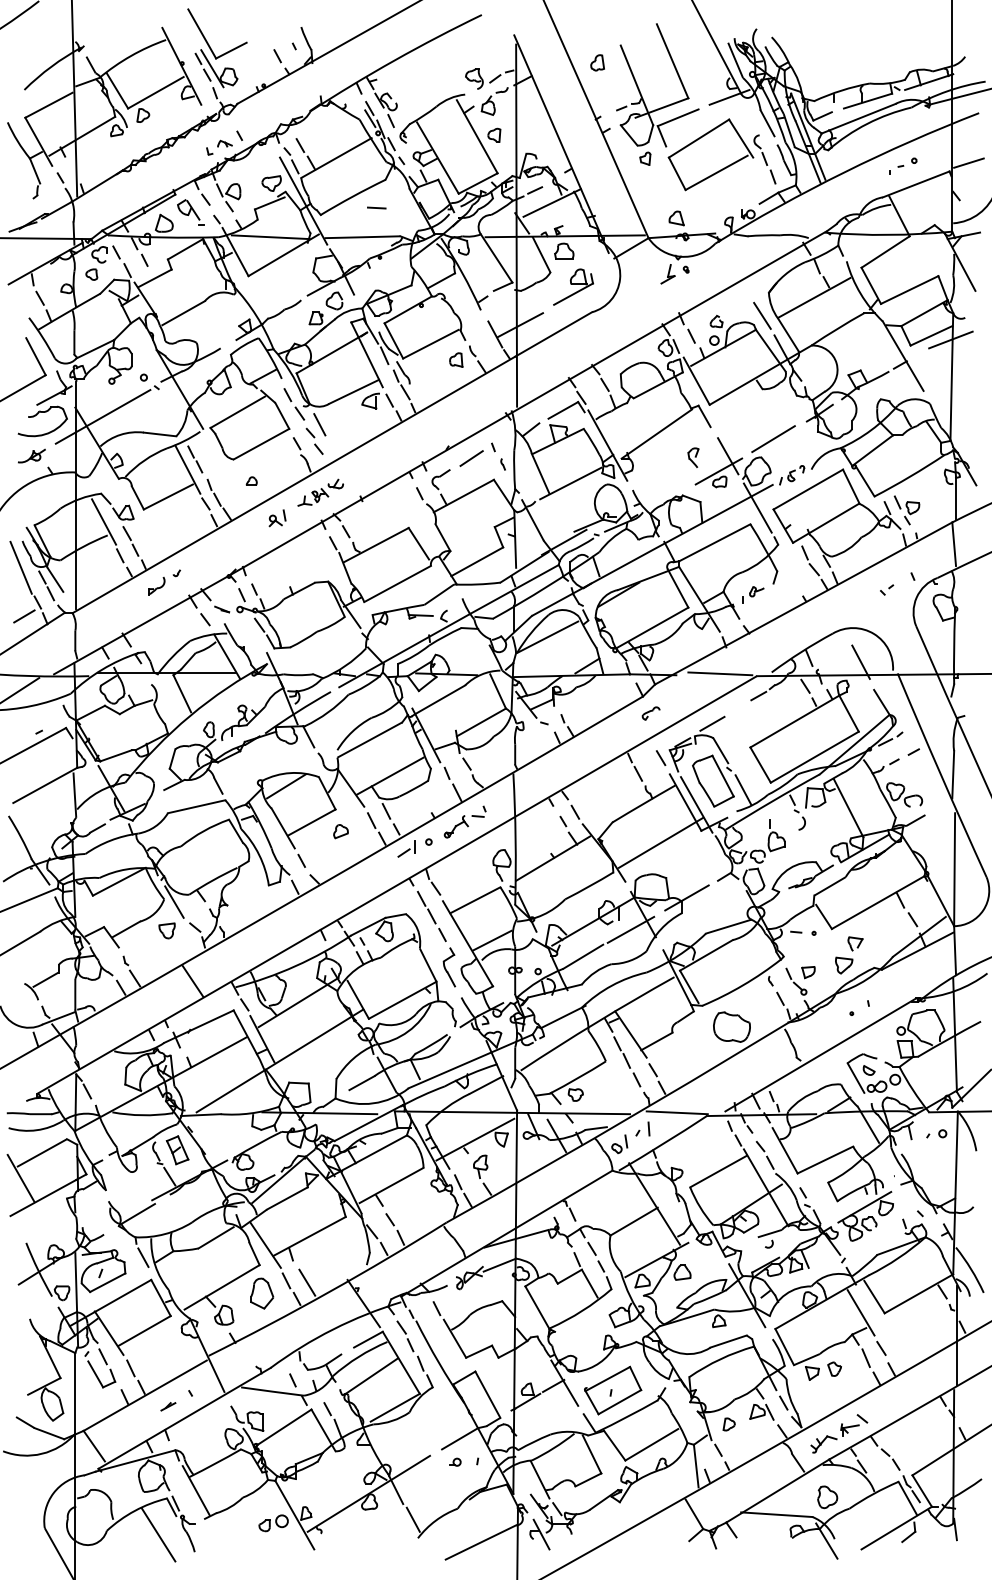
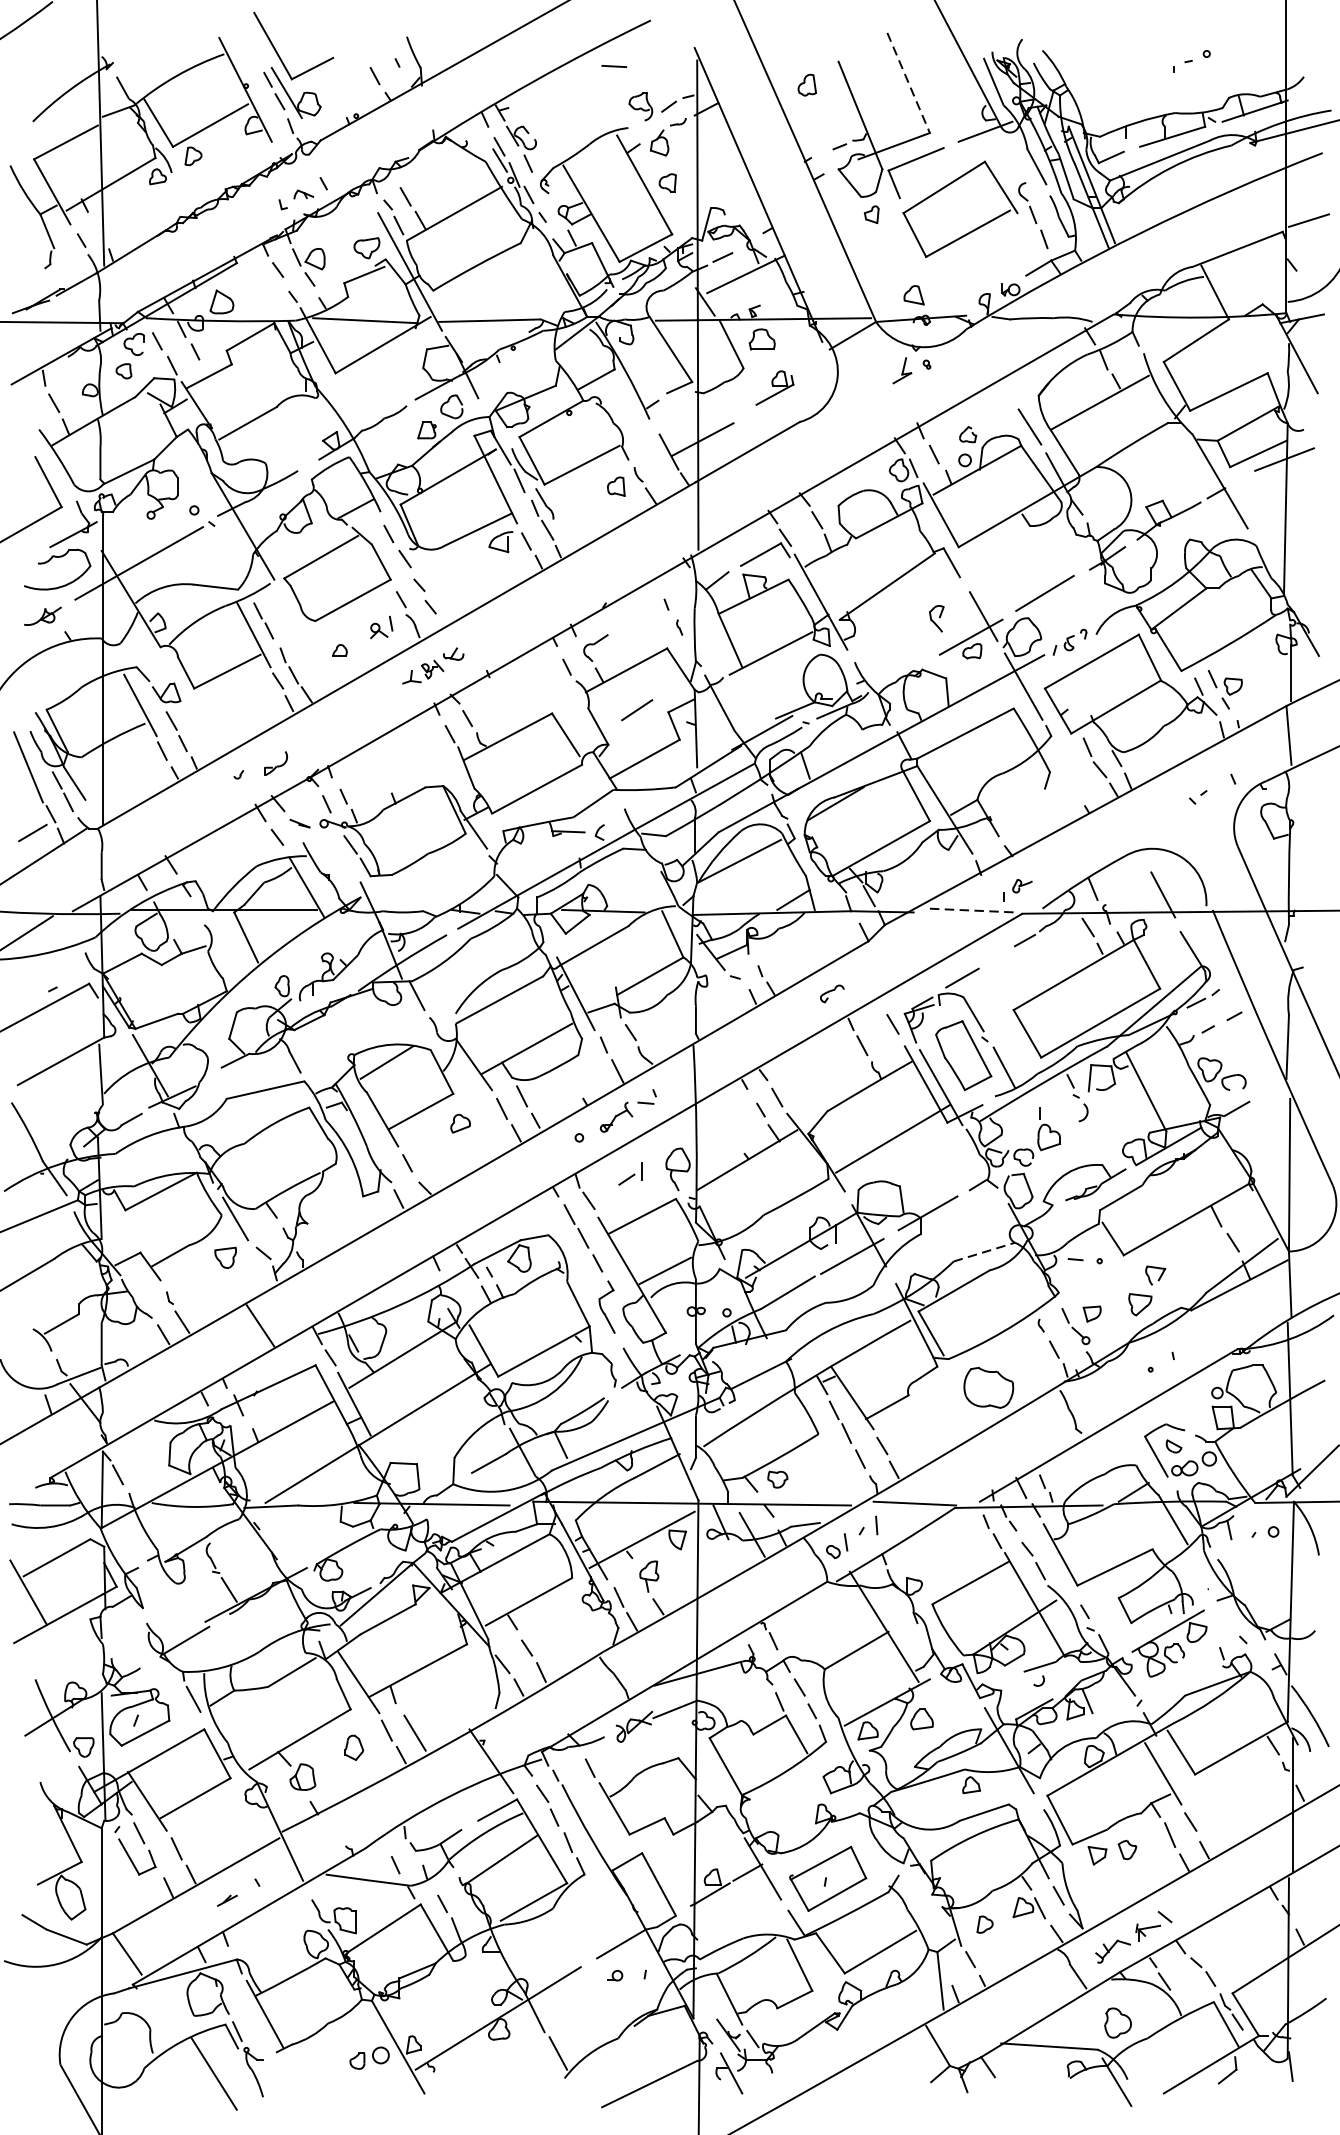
line: (672, 61) -> (908, 83), solid -> dashed
part: (903, 165) -> (1192, 60), moved
line: (376, 207) -> (613, 65), moved
part: (190, 212) -> (257, 287), removed
part: (573, 286) -> (774, 387), size x0.7
line: (319, 424) -> (431, 573), removed
line: (471, 458) -> (636, 710), moved
part: (277, 518) -> (381, 627), moved
part: (156, 586) -> (276, 764), moved
part: (753, 594) -> (1017, 889), moved
line: (720, 673) -> (973, 910), solid -> dashed
part: (650, 713) -> (831, 993), moved
part: (406, 848) -> (630, 1173), moved
line: (728, 926) -> (984, 1251), solid -> dashed
part: (177, 1150) -> (239, 1554), removed
part: (262, 1293) -> (354, 1747), size x0.6

